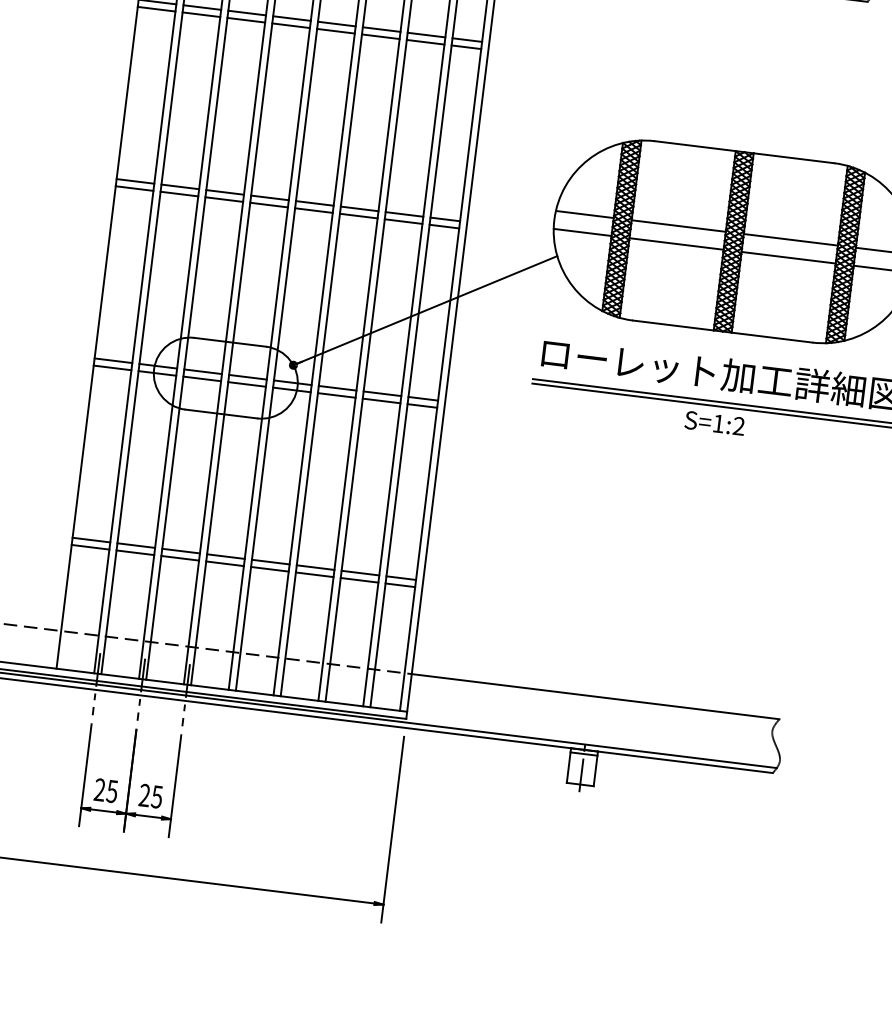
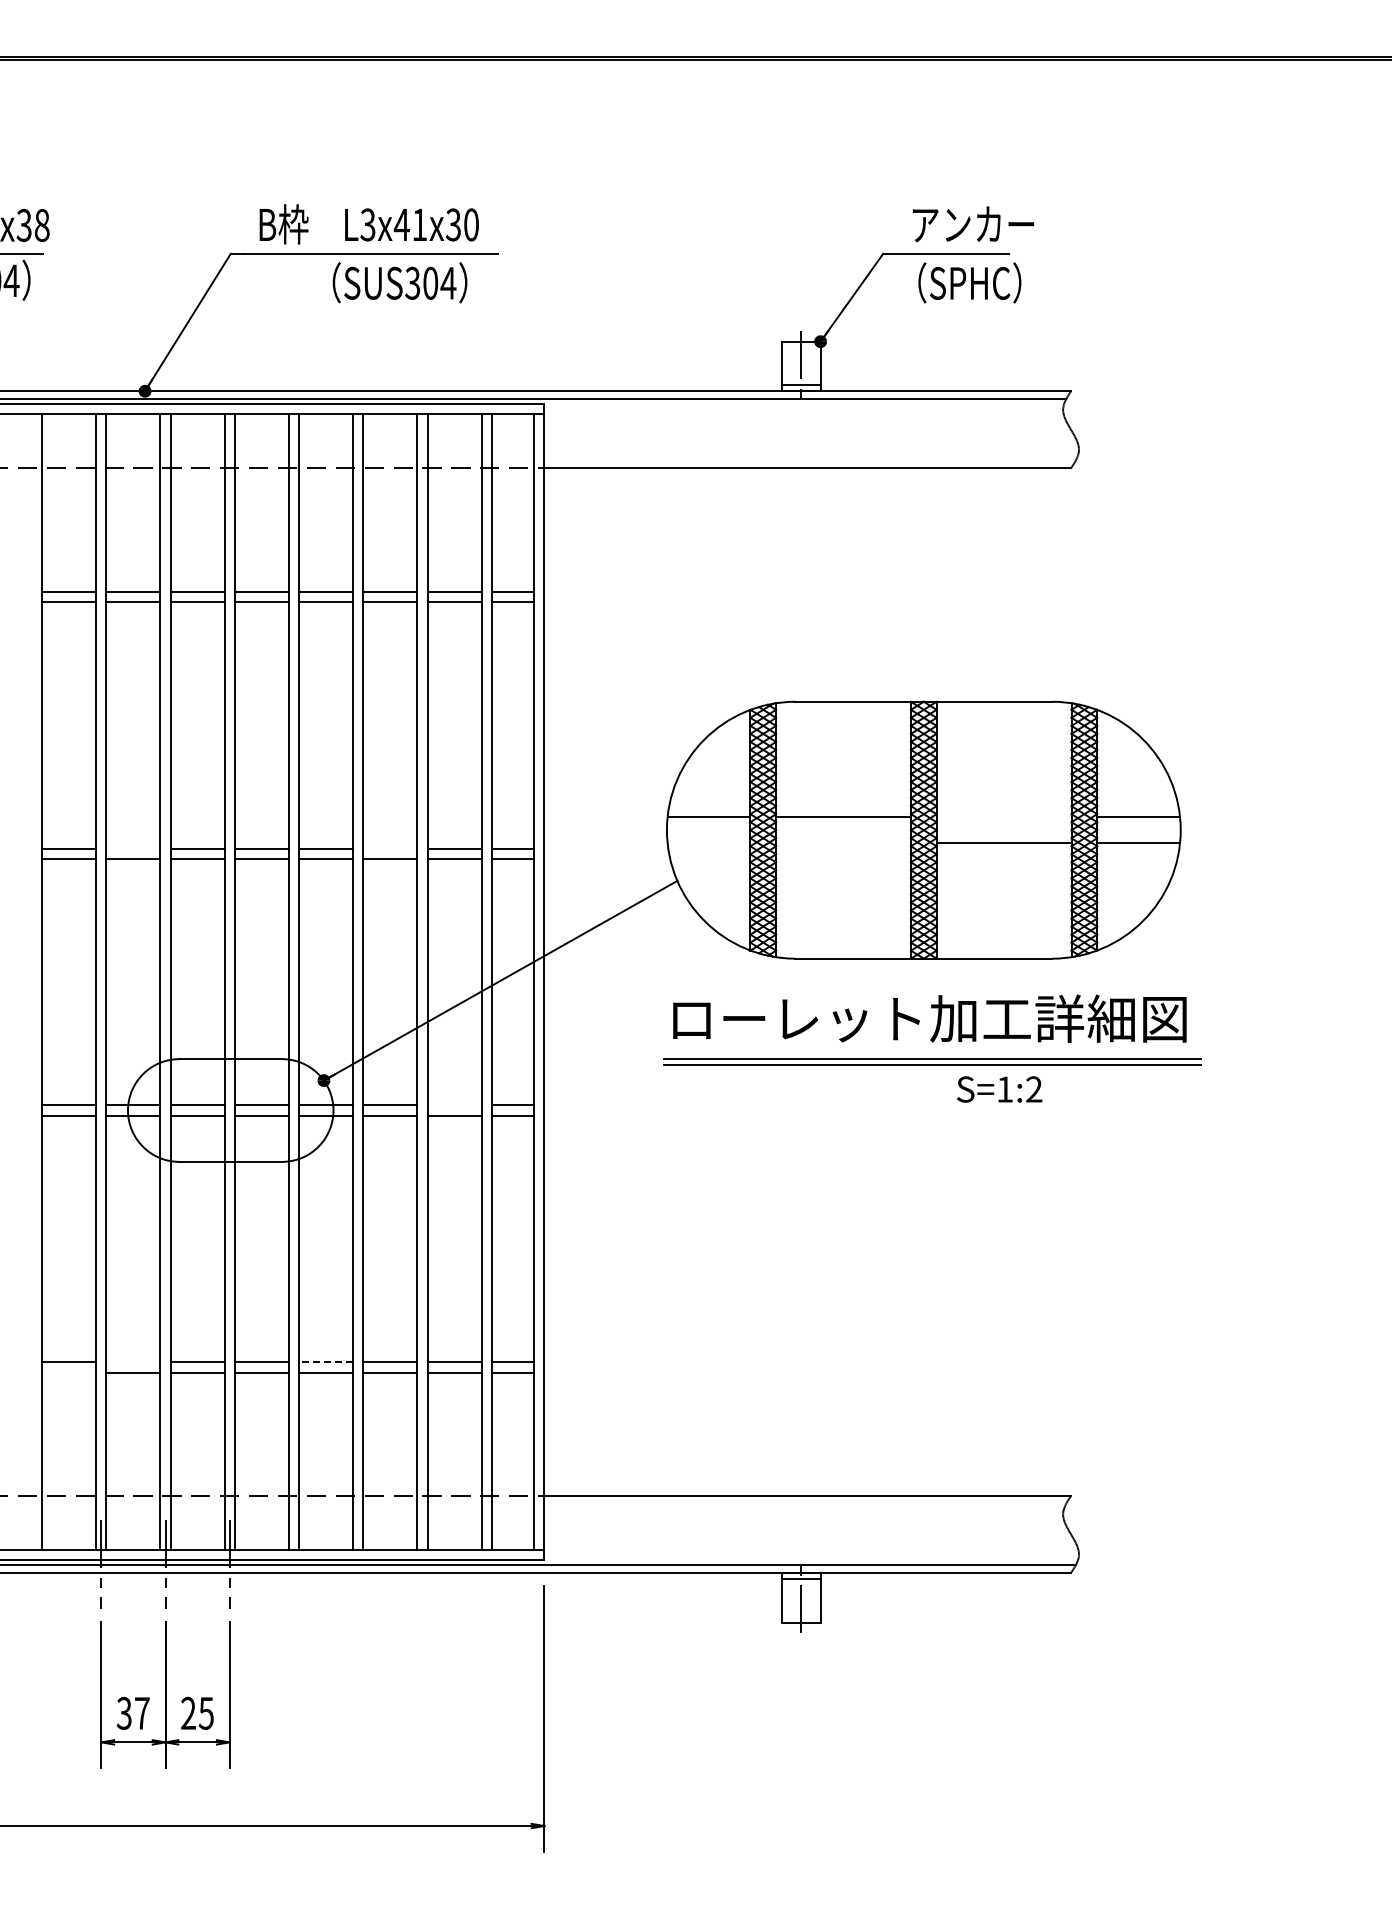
line: (180, 186) -> (133, 848), removed
line: (359, 208) -> (390, 848), removed
line: (582, 232) -> (708, 843), removed
line: (790, 239) -> (1003, 817), removed
line: (676, 244) -> (843, 843), removed
line: (382, 393) -> (454, 1105), removed
text: (714, 423) -> (999, 1089), moved
line: (136, 545) -> (133, 1362), removed
line: (90, 547) -> (69, 1372), removed
line: (271, 562) -> (326, 1362), solid -> dashed
text: (105, 790) -> (132, 1713), 25 -> 37

